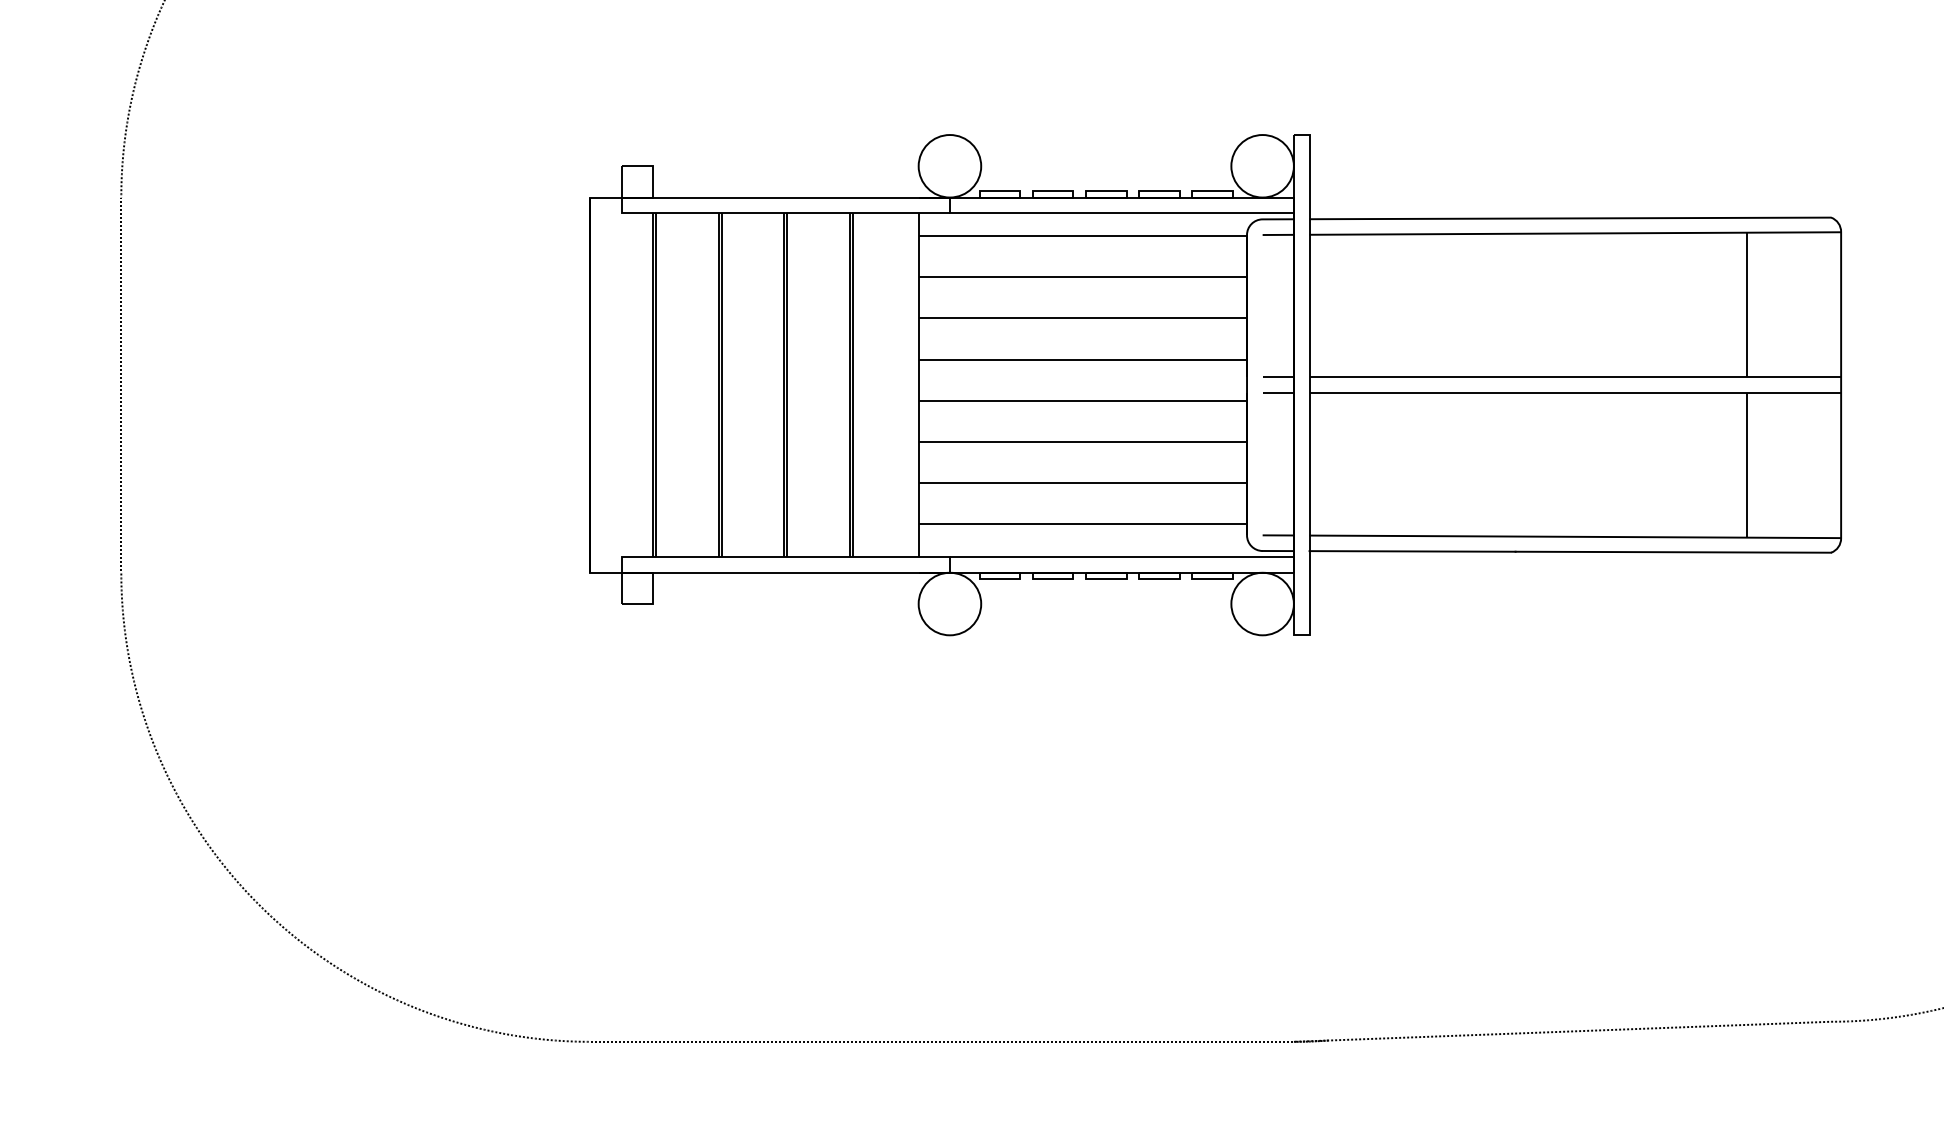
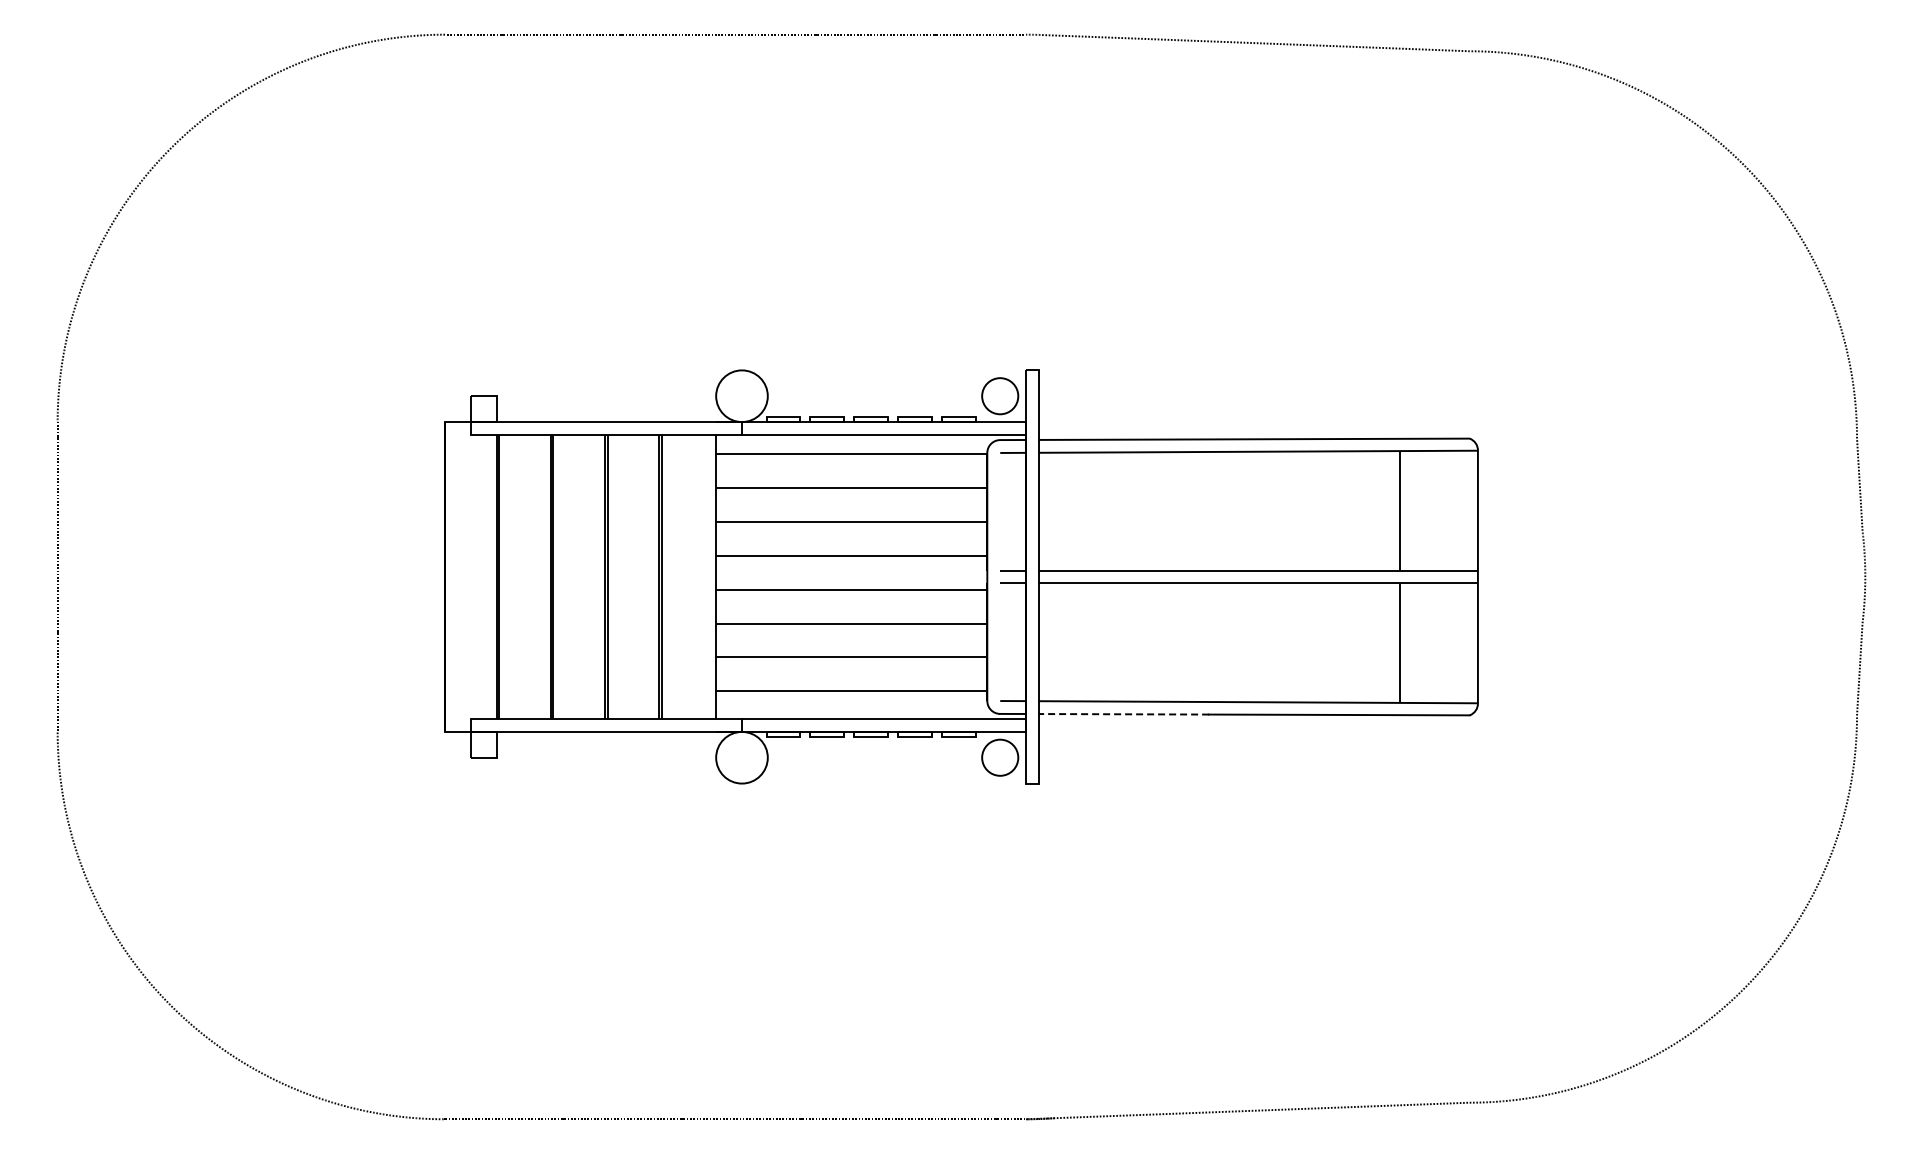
circle: (1262, 166) -> (1000, 396), size x0.7
line: (1411, 551) -> (1123, 714), solid -> dashed
circle: (1262, 603) -> (1000, 757), size x0.7

